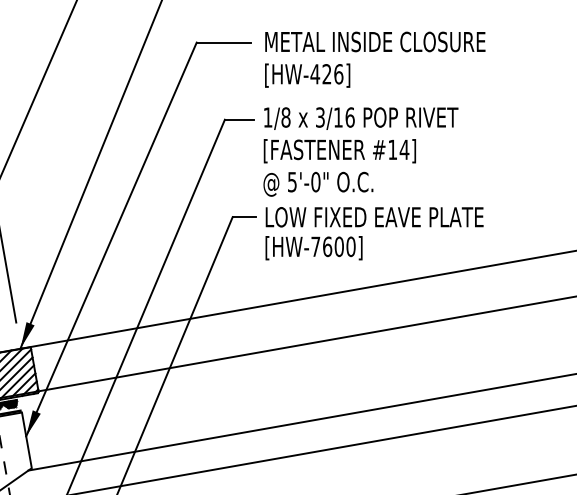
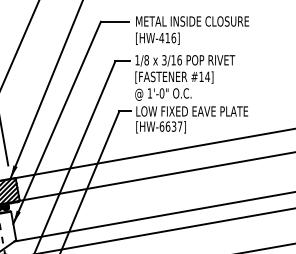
text: (326, 73) -> (167, 37), [HW-426] -> [HW-416]
text: (291, 182) -> (149, 93), 5'-0" -> 1'-0"
text: (332, 246) -> (170, 126), [HW-7600] -> [HW-6637]

